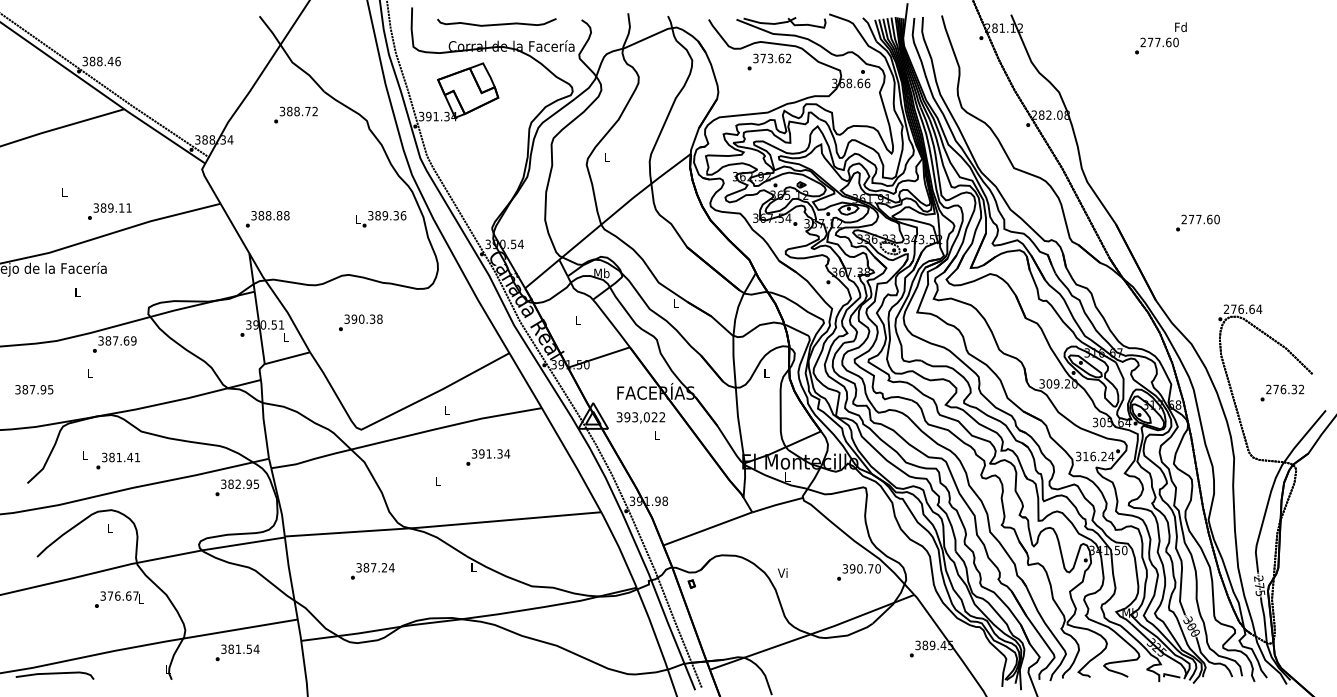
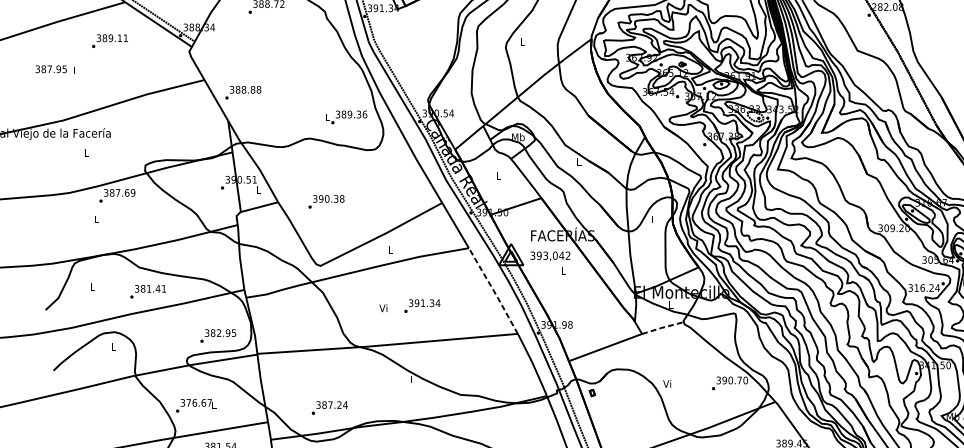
text: (109, 211) -> (109, 41), moved
text: (381, 219) -> (346, 117), moved
text: (360, 322) -> (326, 201), moved
text: (34, 389) -> (51, 69), moved
text: (654, 417) -> (561, 255), 393,022 -> 393,042
text: (488, 457) -> (422, 306), moved
text: (117, 460) -> (147, 291), moved
line: (572, 460) -> (494, 291), solid -> dashed
text: (437, 480) -> (383, 307), L -> Vi
text: (237, 487) -> (218, 335), moved
line: (777, 504) -> (662, 327), solid -> dashed
text: (372, 571) -> (329, 408), moved
text: (119, 599) -> (196, 405), moved

